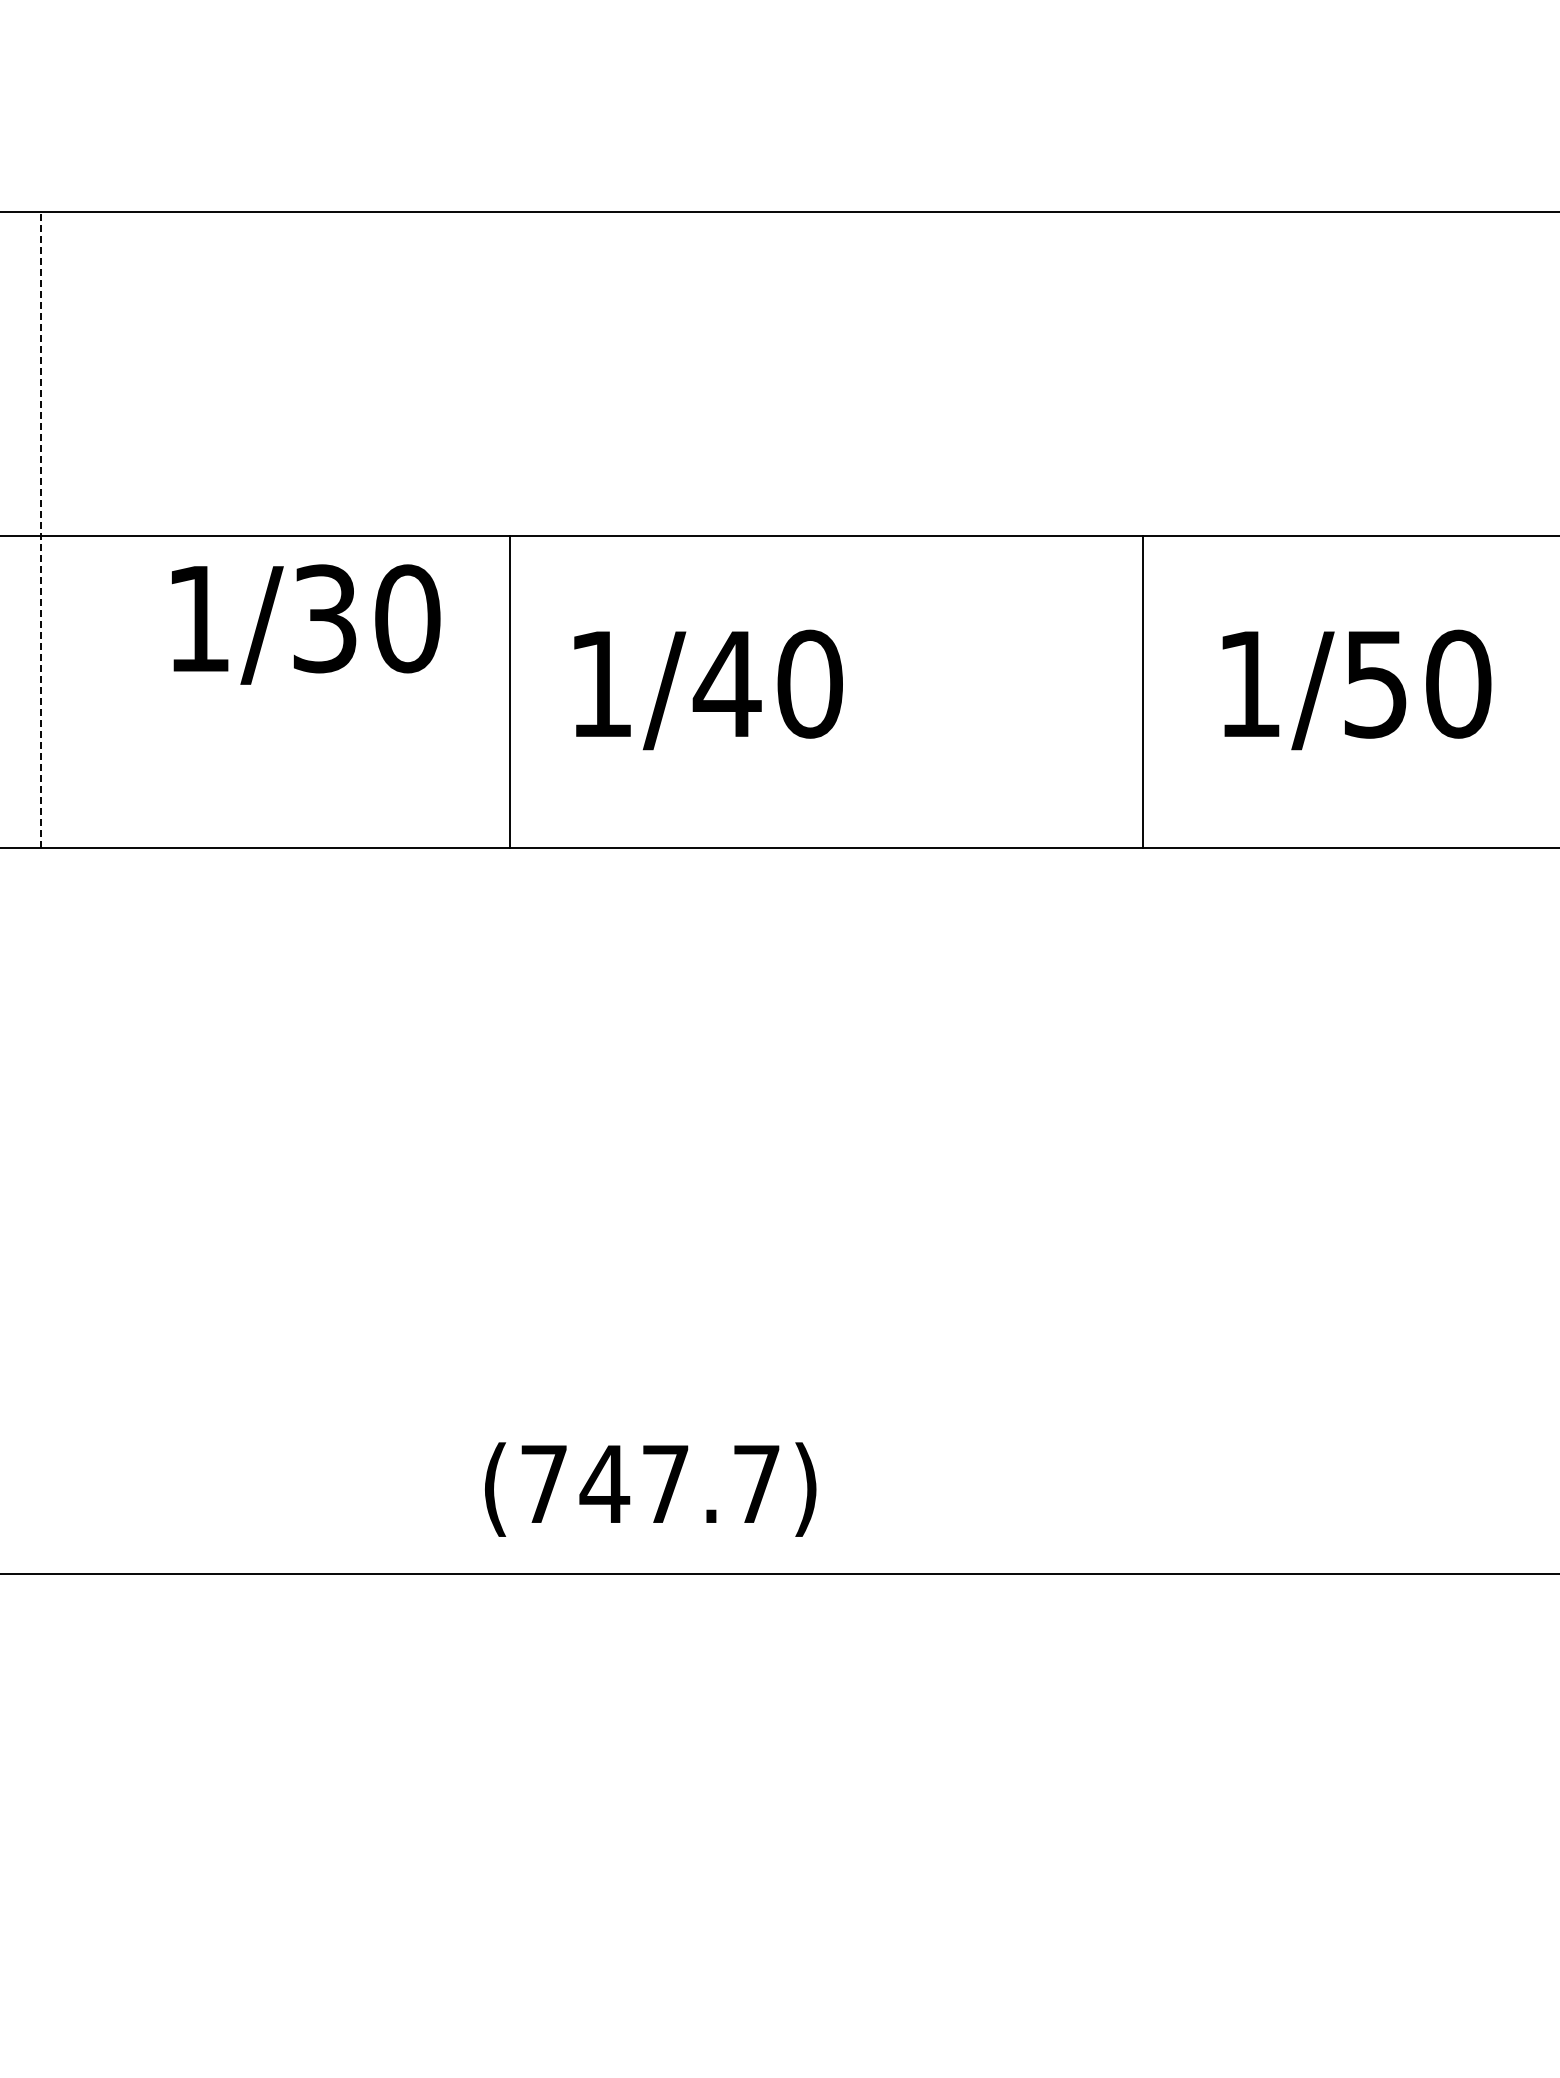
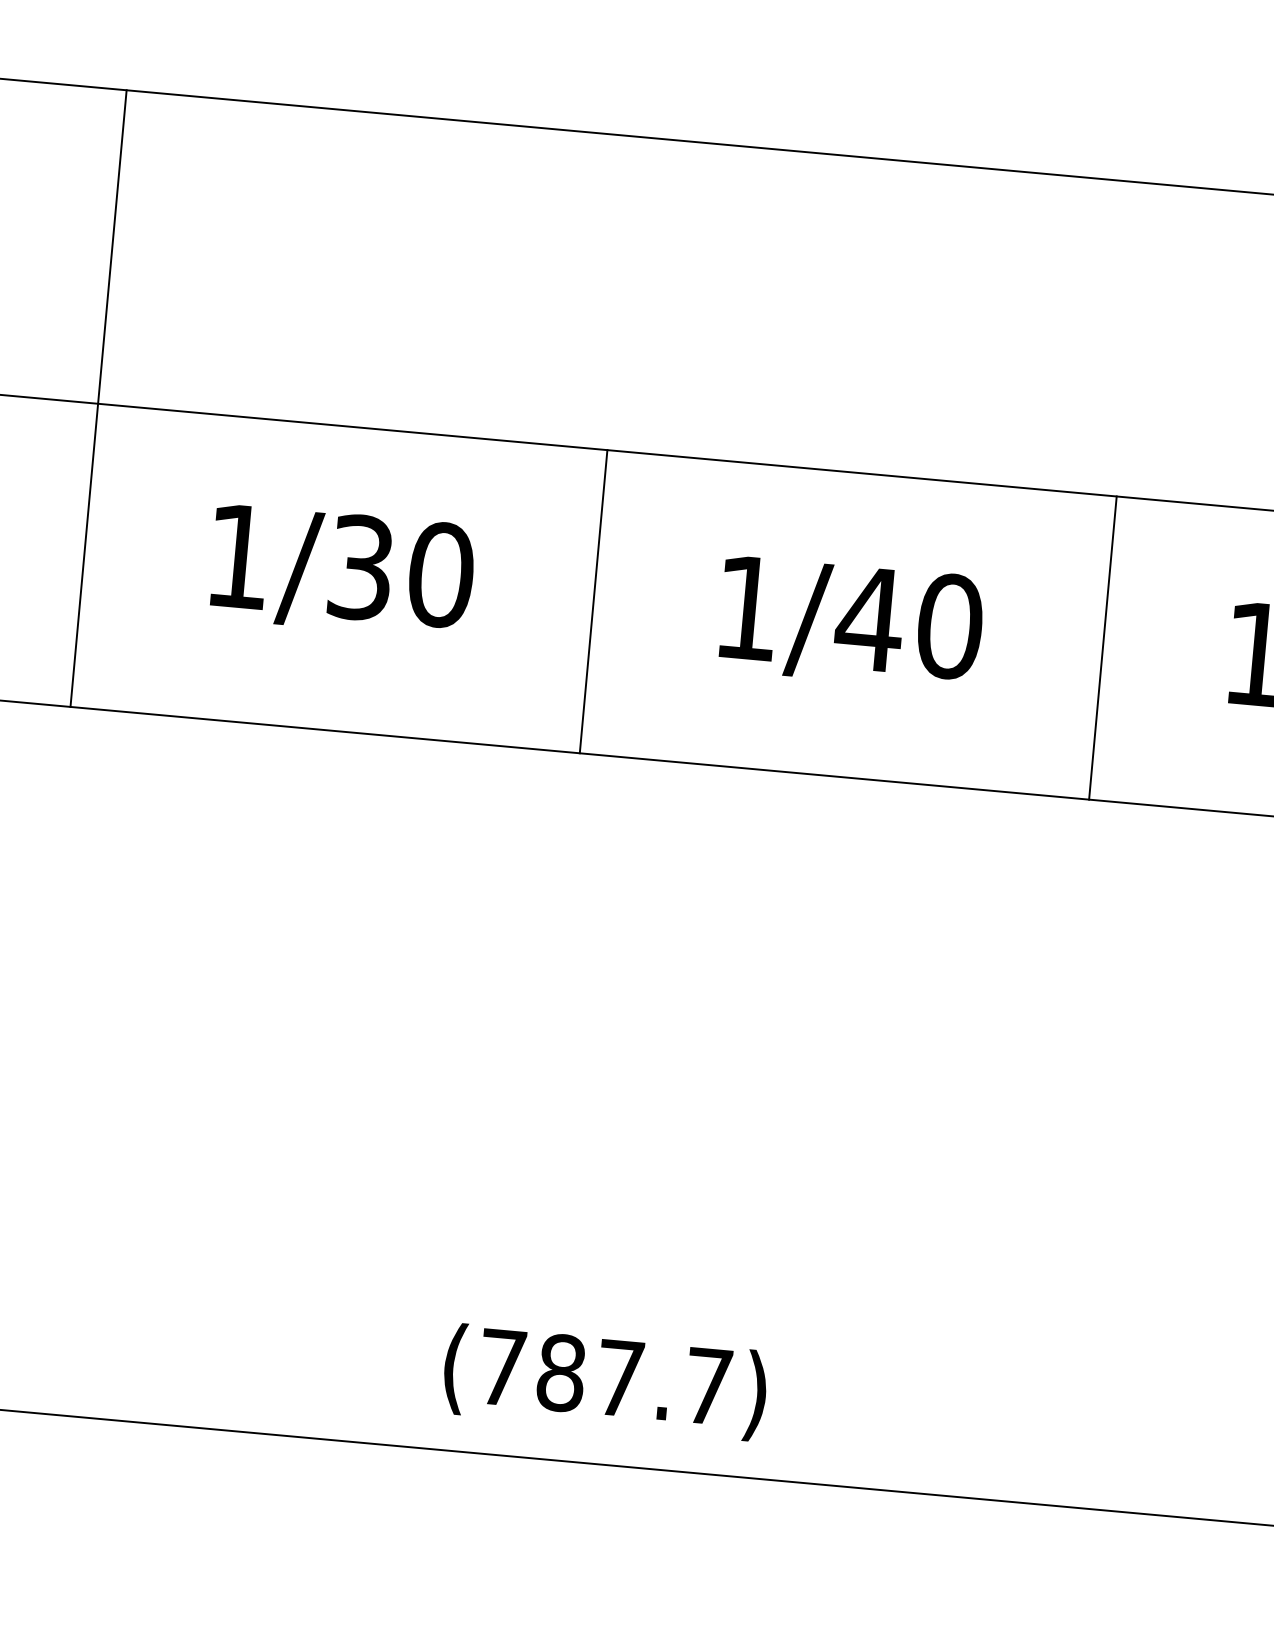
line: (40, 529) -> (98, 397), dashed -> solid
text: (306, 624) -> (342, 571), moved
text: (708, 689) -> (851, 622), moved
line: (510, 691) -> (594, 601), moved
line: (1142, 691) -> (1102, 647), moved
text: (604, 1484) -> (560, 1373), (747.7) -> (787.7)

